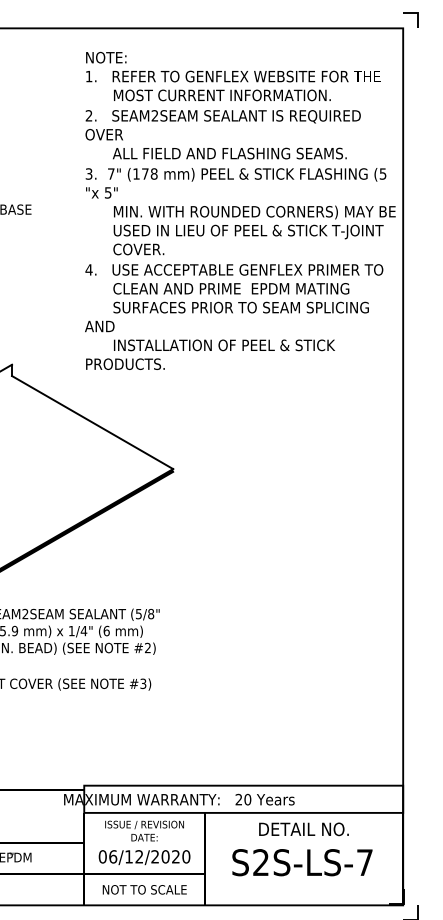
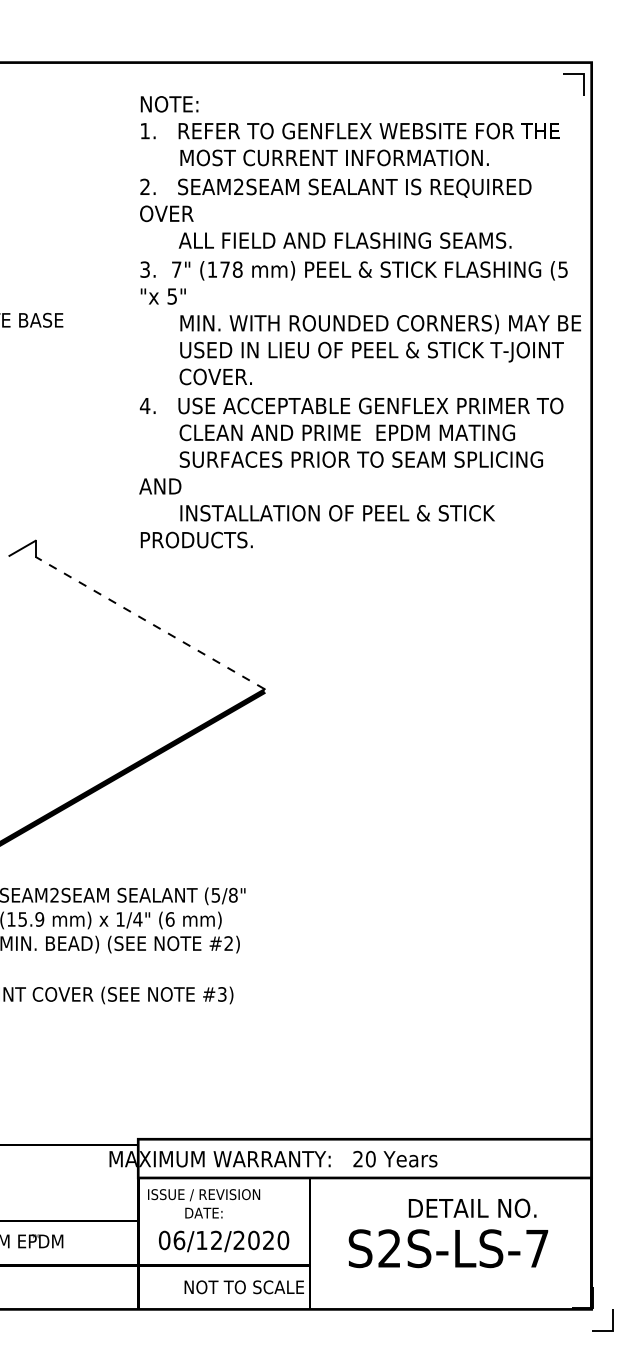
line: (410, 13) -> (573, 74), moved
line: (92, 422) -> (149, 622), solid -> dashed
text: (303, 828) -> (472, 1207), moved
text: (144, 830) -> (204, 1203), moved
text: (144, 889) -> (243, 1287), moved

